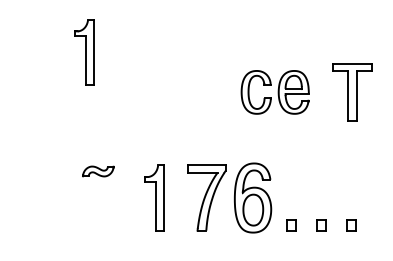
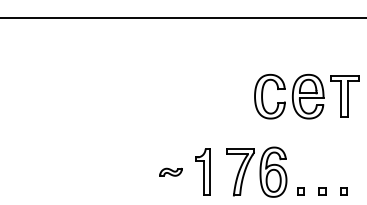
part: (83, 51) -> (152, 67), removed
part: (275, 91) -> (289, 96), size x1.43
part: (97, 170) -> (170, 171), moved

